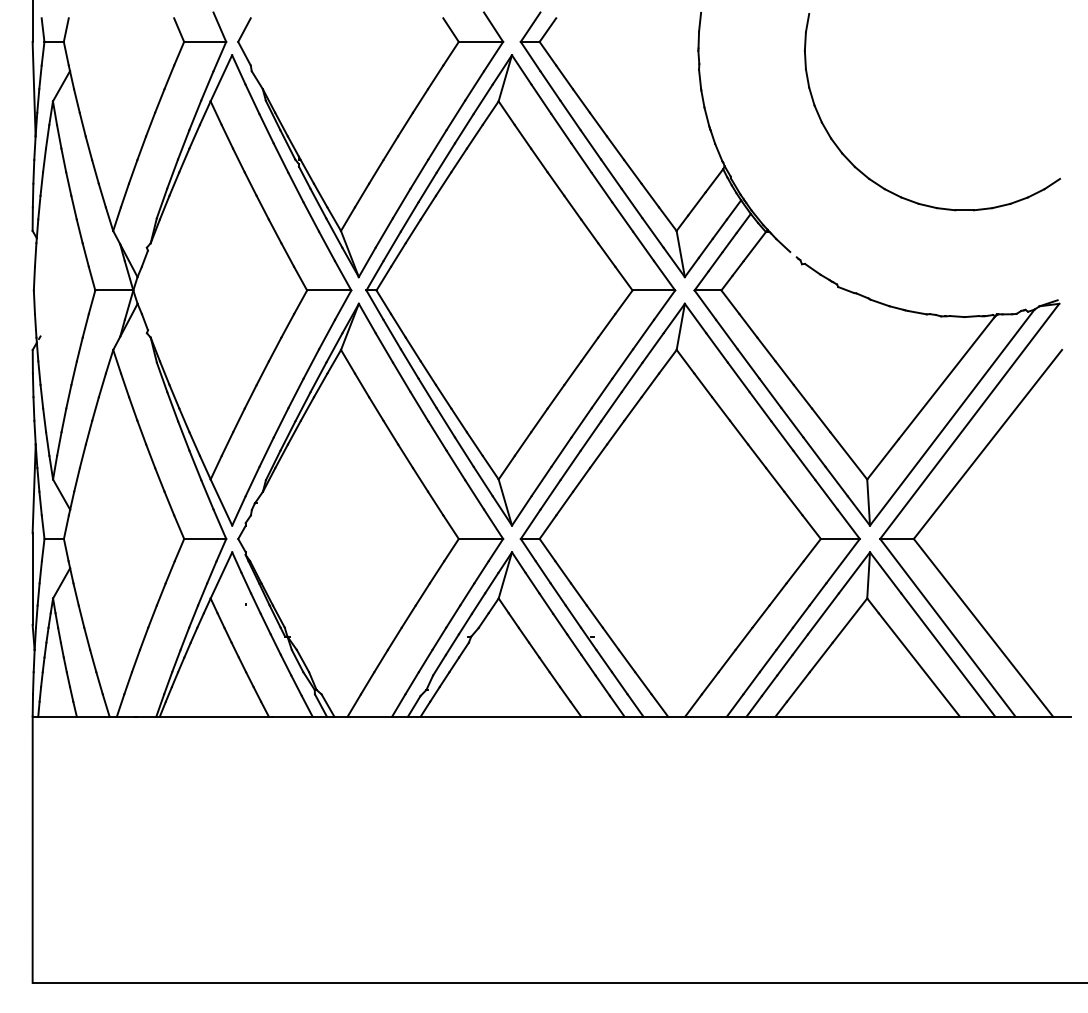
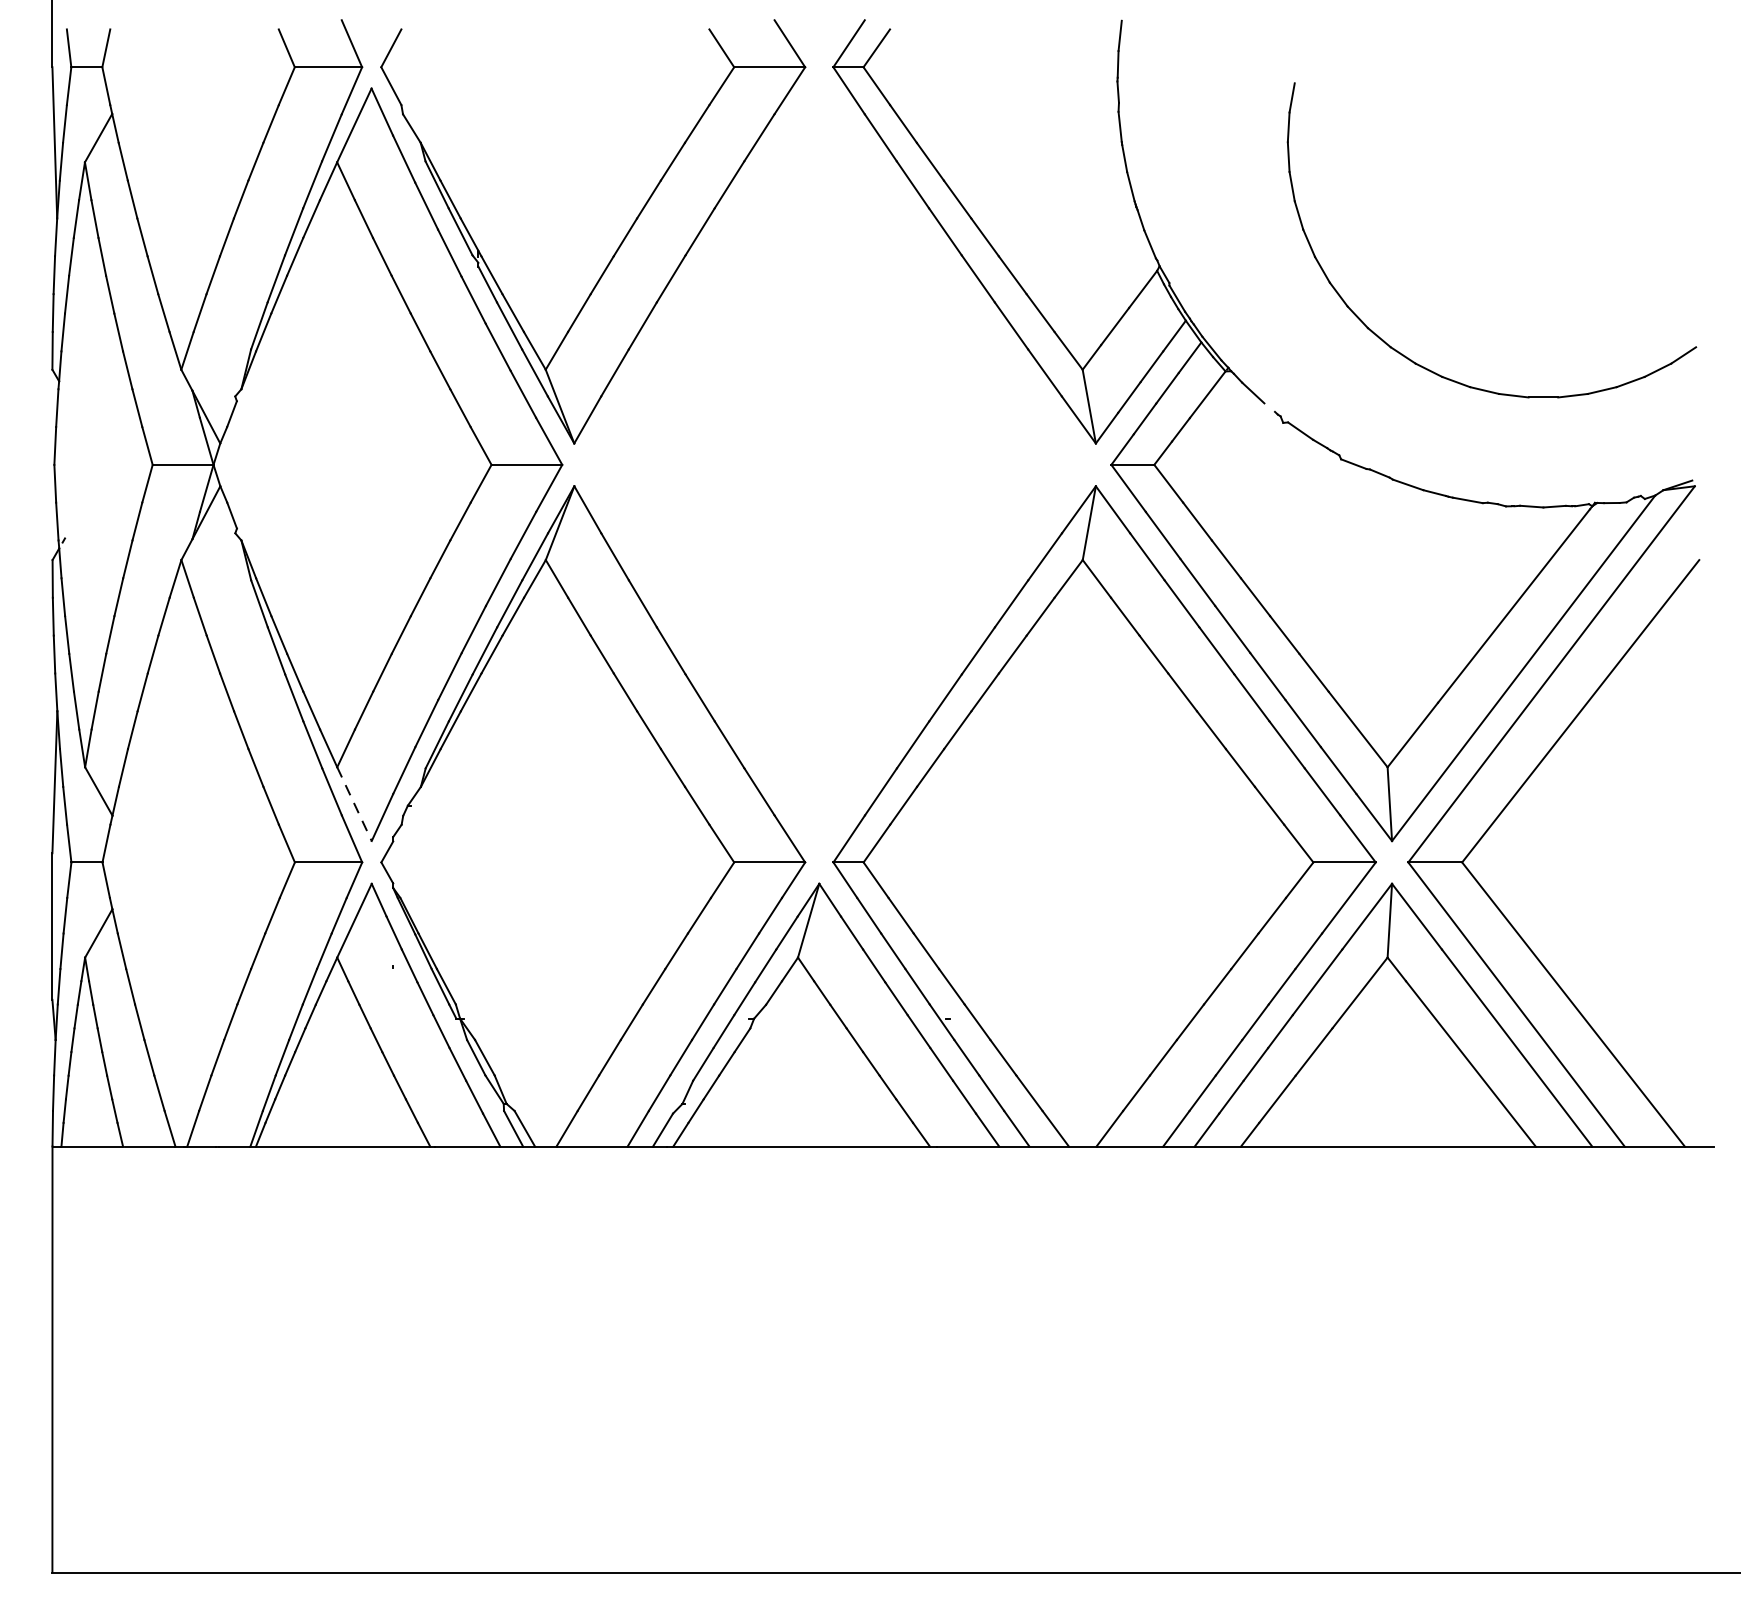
part: (881, 185) -> (1410, 357), moved
part: (520, 290) -> (832, 464), removed
line: (221, 502) -> (354, 804), solid -> dashed

